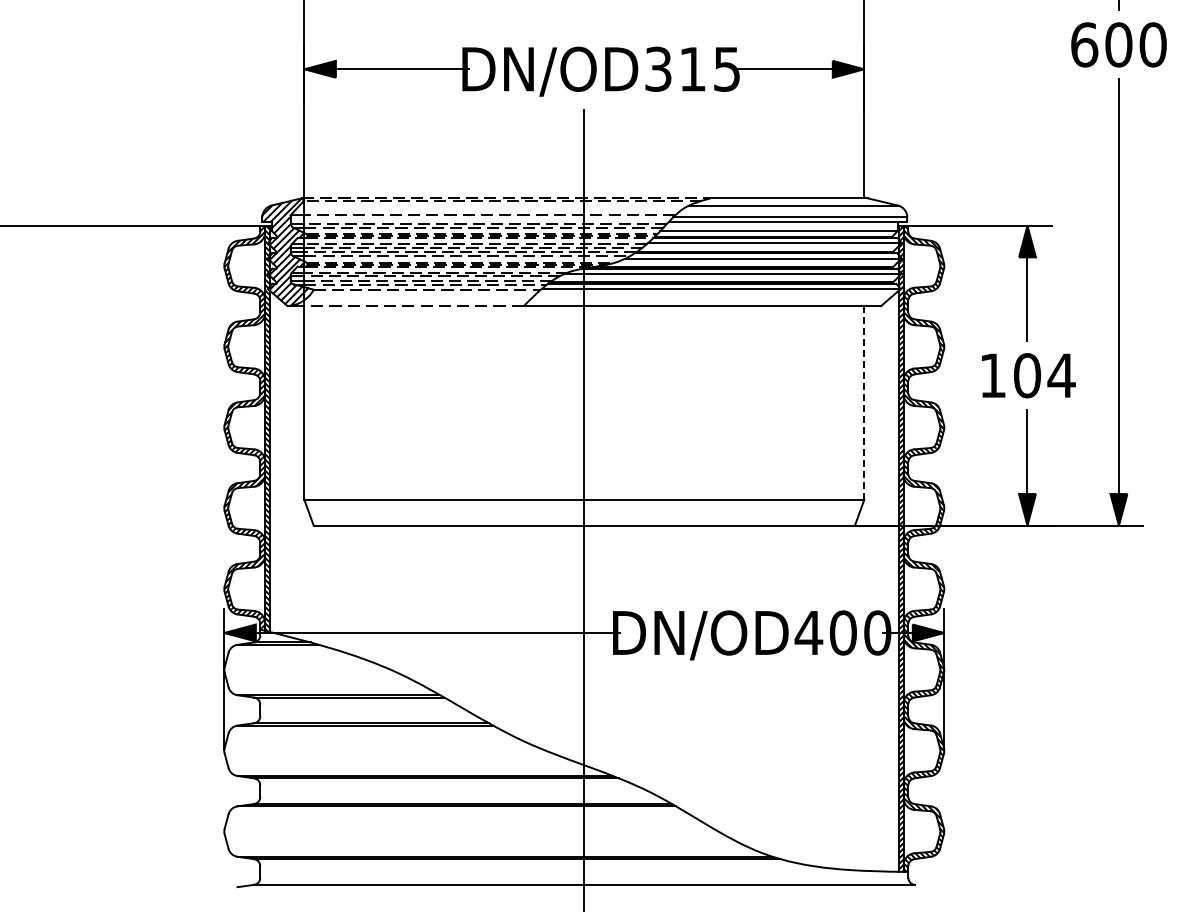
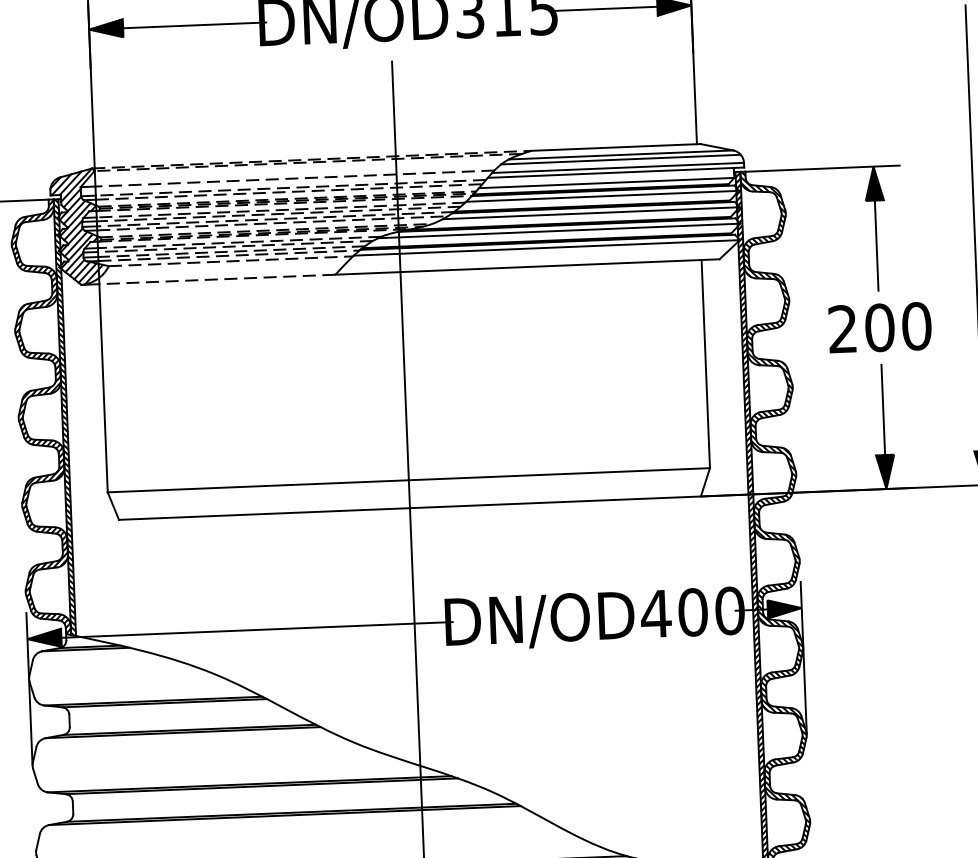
line: (792, 209) -> (620, 159), added
text: (1027, 375) -> (879, 327), 104 -> 200
line: (864, 402) -> (705, 363), dashed -> solid

